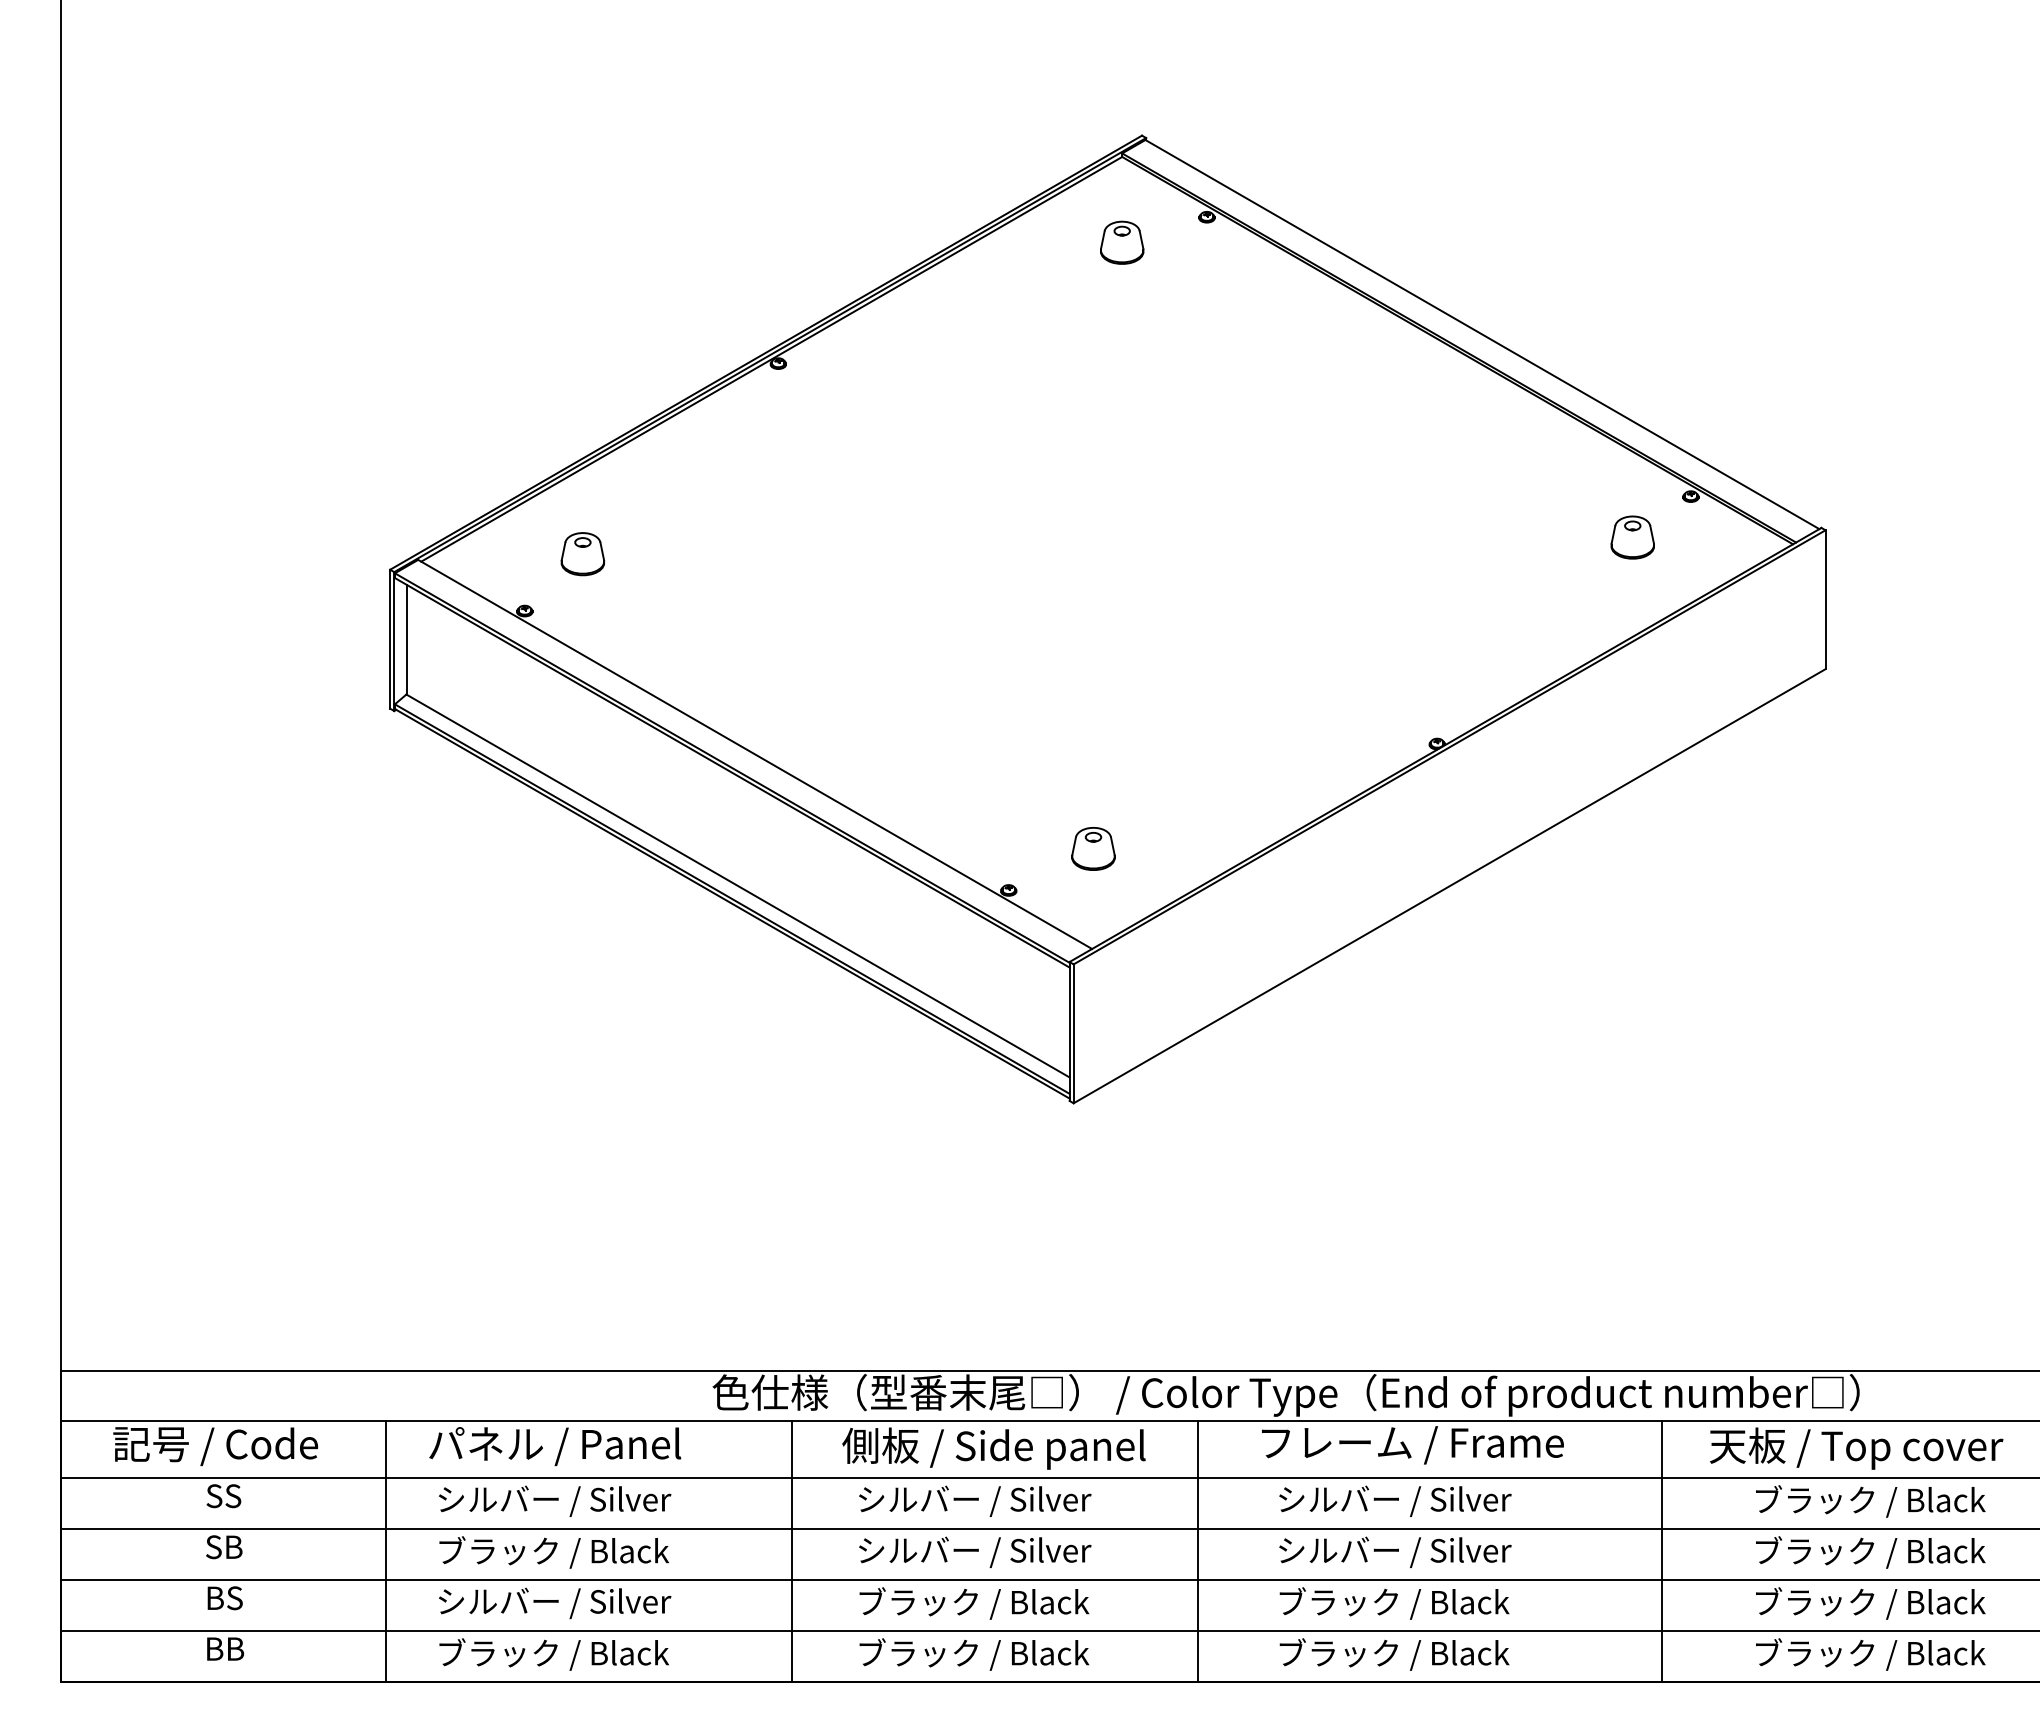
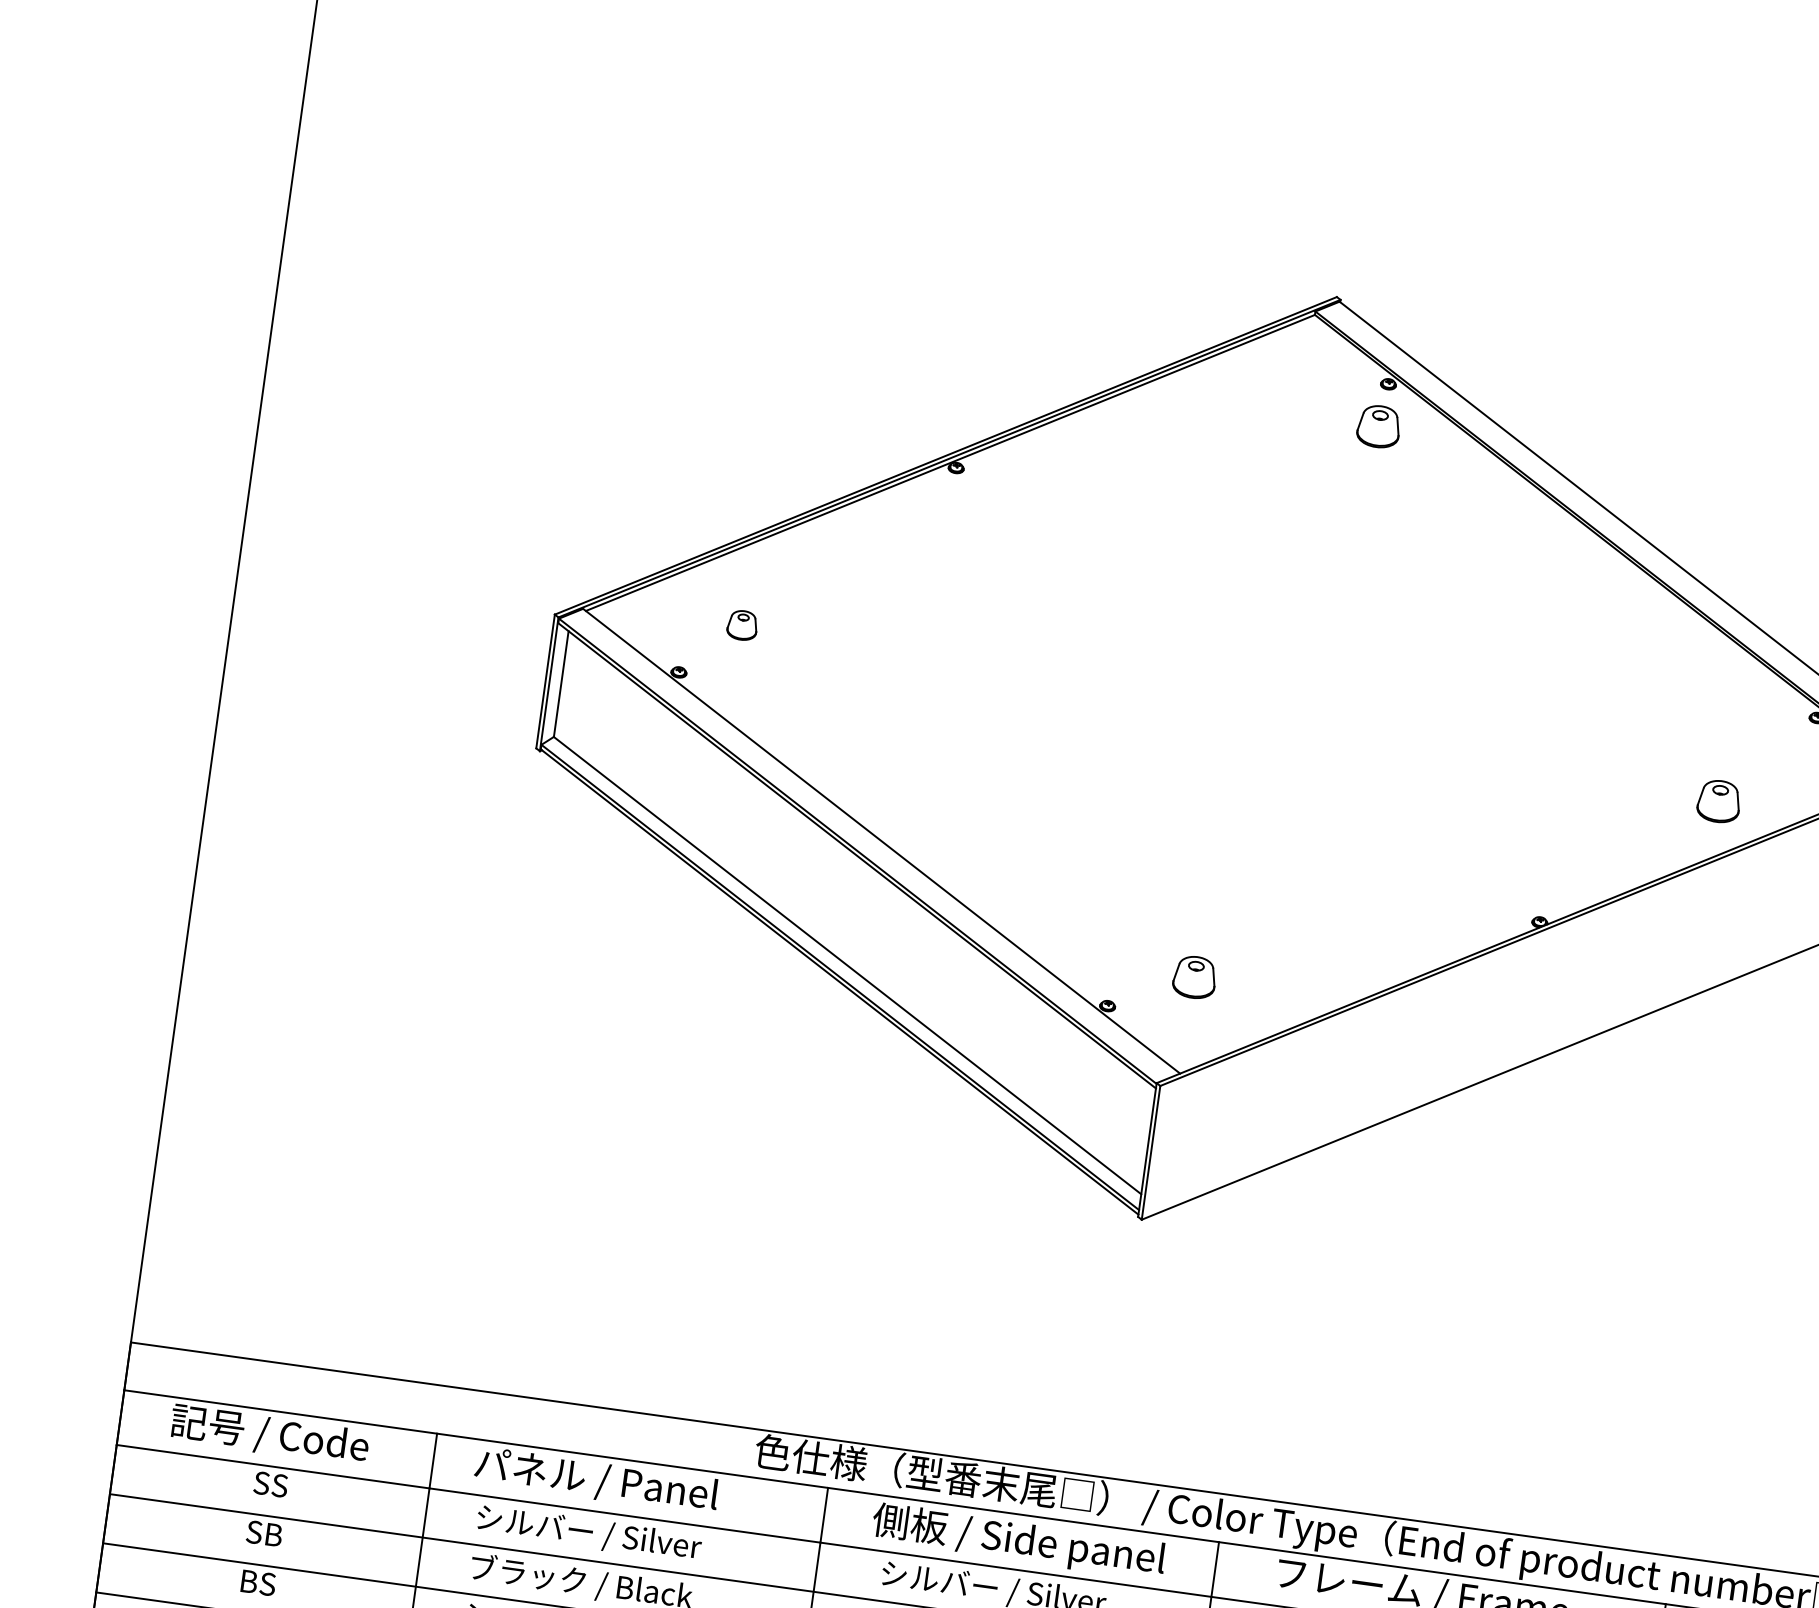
part: (1122, 242) -> (1379, 426), moved
part: (1632, 537) -> (1718, 801), moved
part: (582, 554) -> (742, 625), size x0.7

